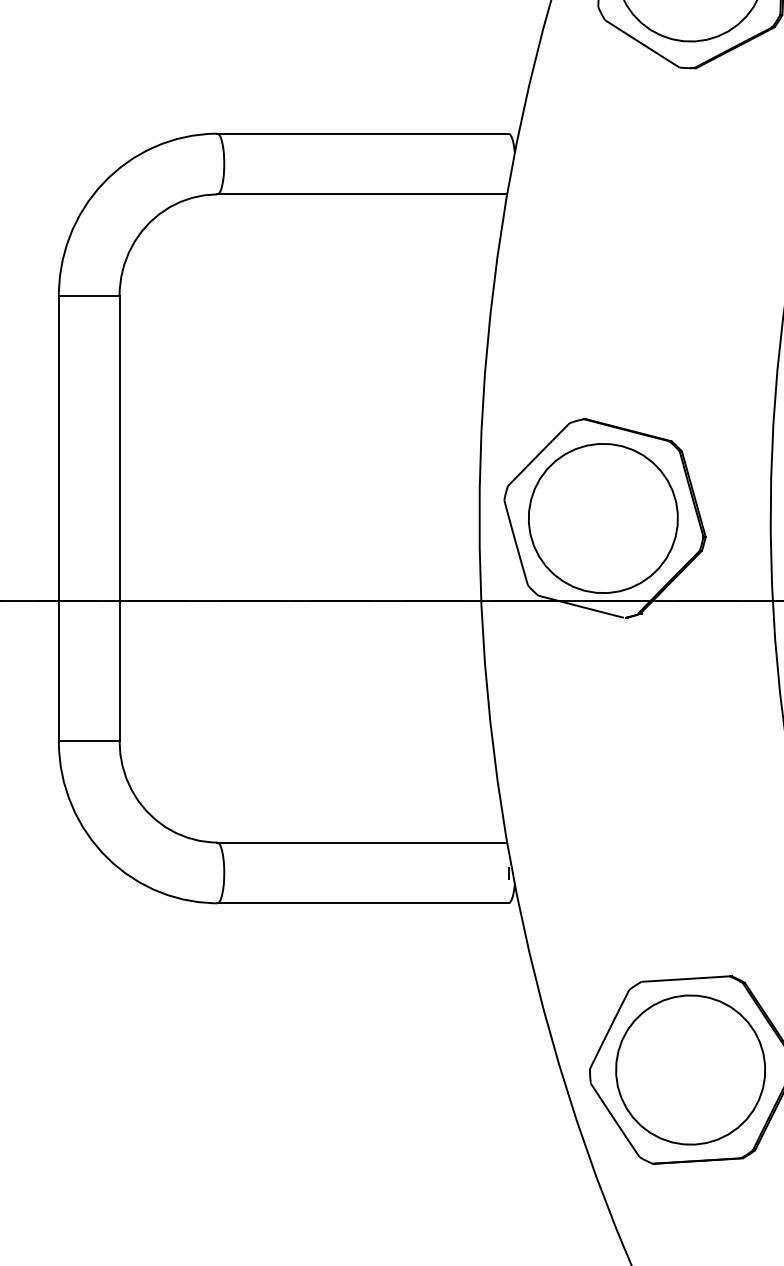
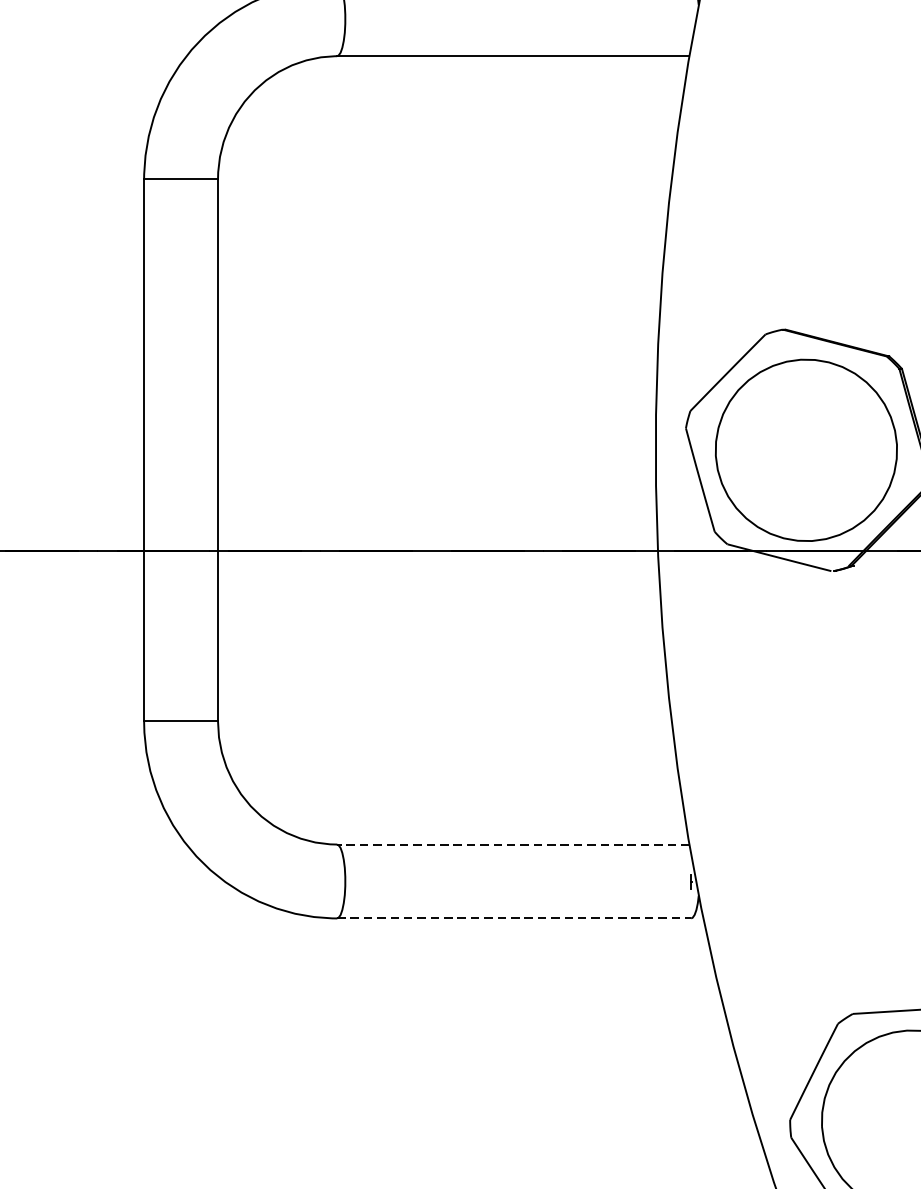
line: (362, 842) -> (513, 844), solid -> dashed
line: (363, 903) -> (514, 918), solid -> dashed

